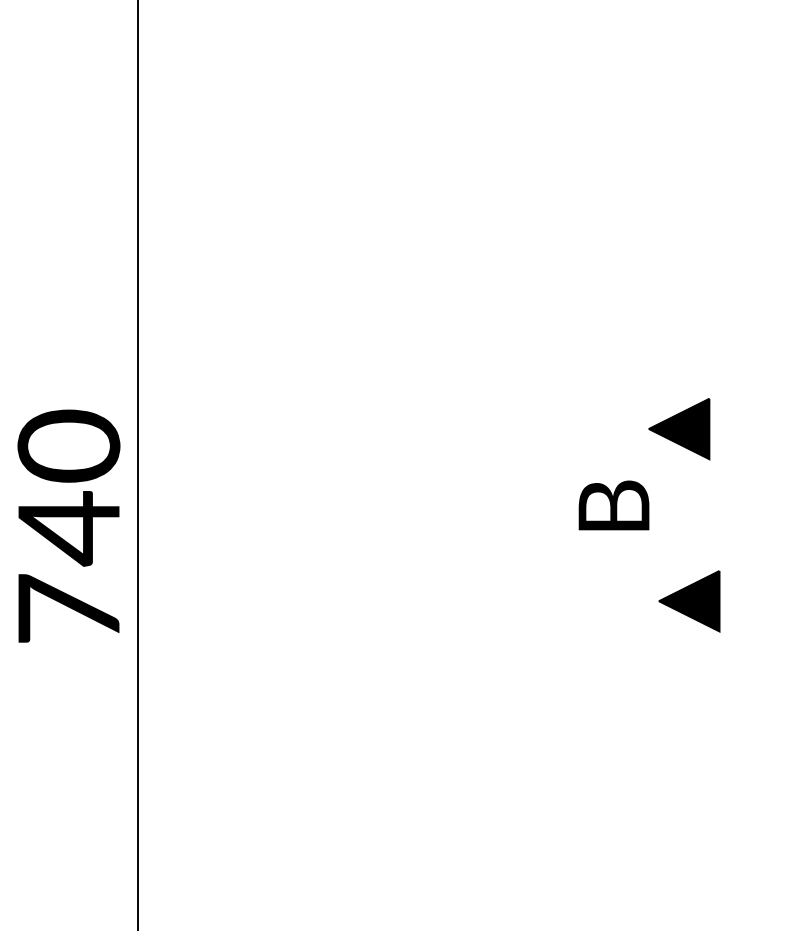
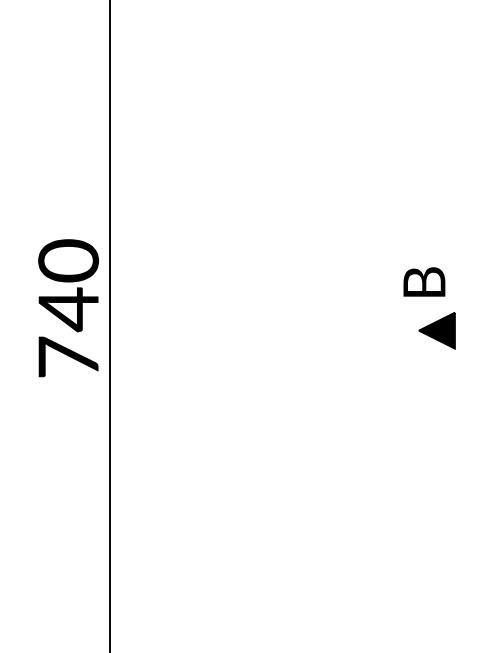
part: (678, 428) -> (430, 228), removed
text: (614, 504) -> (424, 281), moved
text: (68, 526) -> (68, 308), moved

